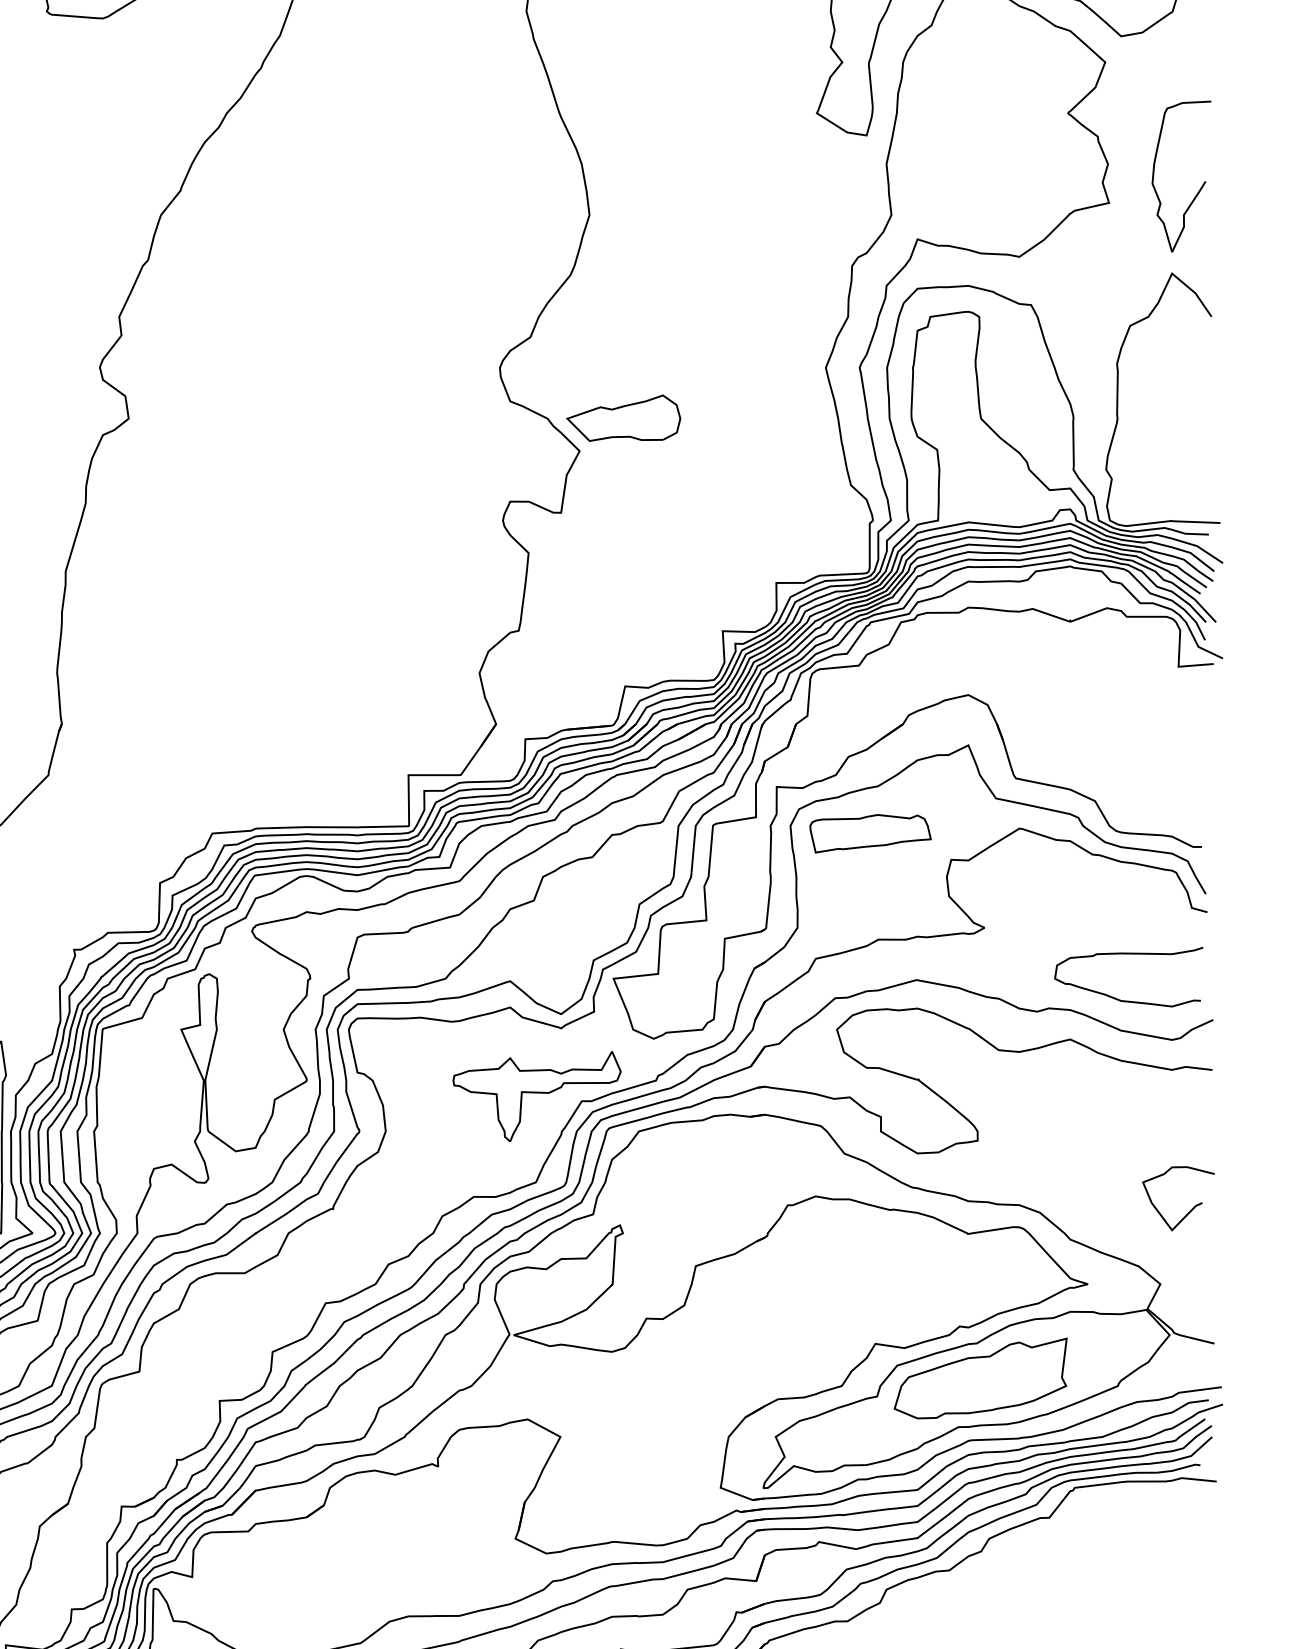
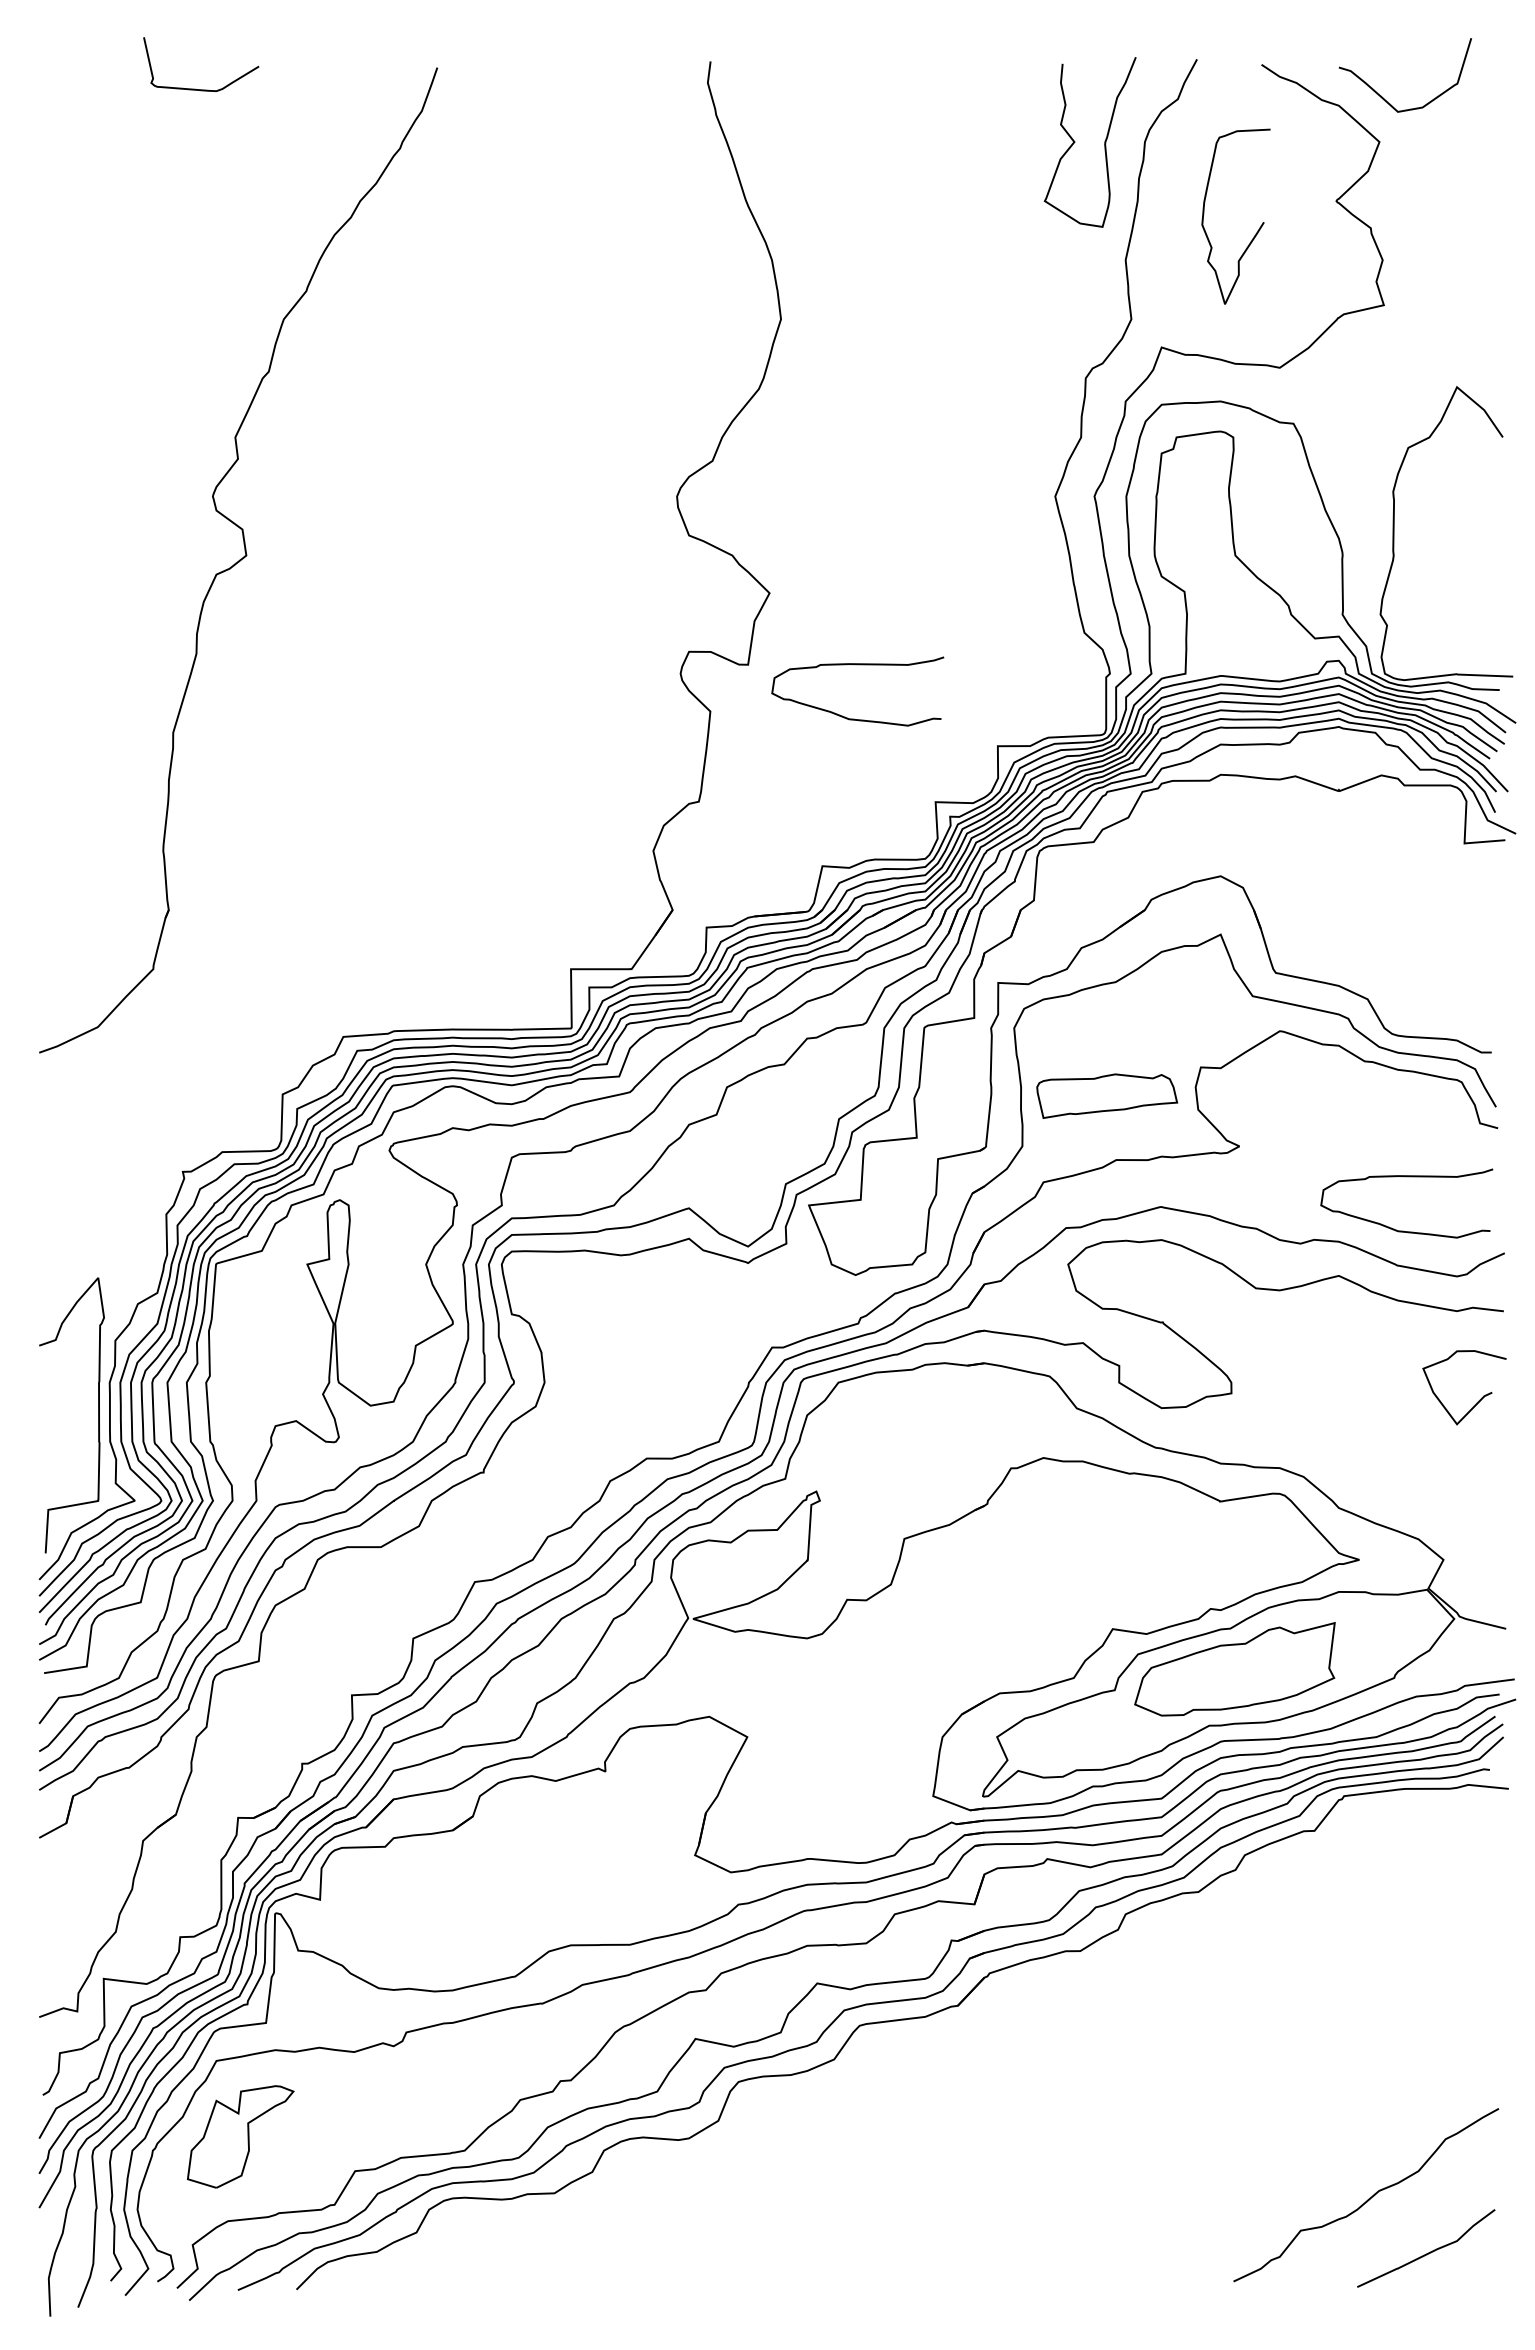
curve: (1200, 188) -> (1257, 230), moved
part: (623, 417) -> (820, 554), removed
curve: (655, 513) -> (857, 665), added
part: (870, 833) -> (1107, 1095), moved
part: (537, 1096) -> (720, 1341), removed
curve: (1190, 1209) -> (1478, 1400), moved

